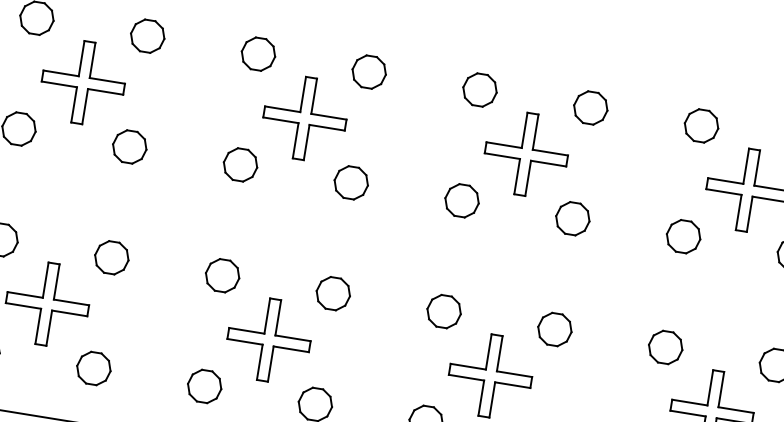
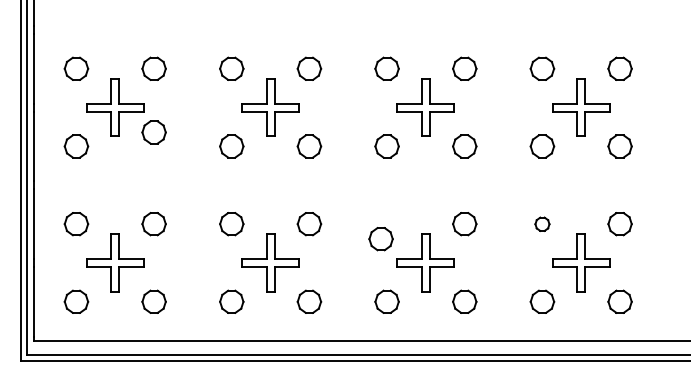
part: (128, 146) -> (153, 132), moved
part: (443, 311) -> (380, 239), moved
part: (665, 347) -> (542, 224), size x0.6

